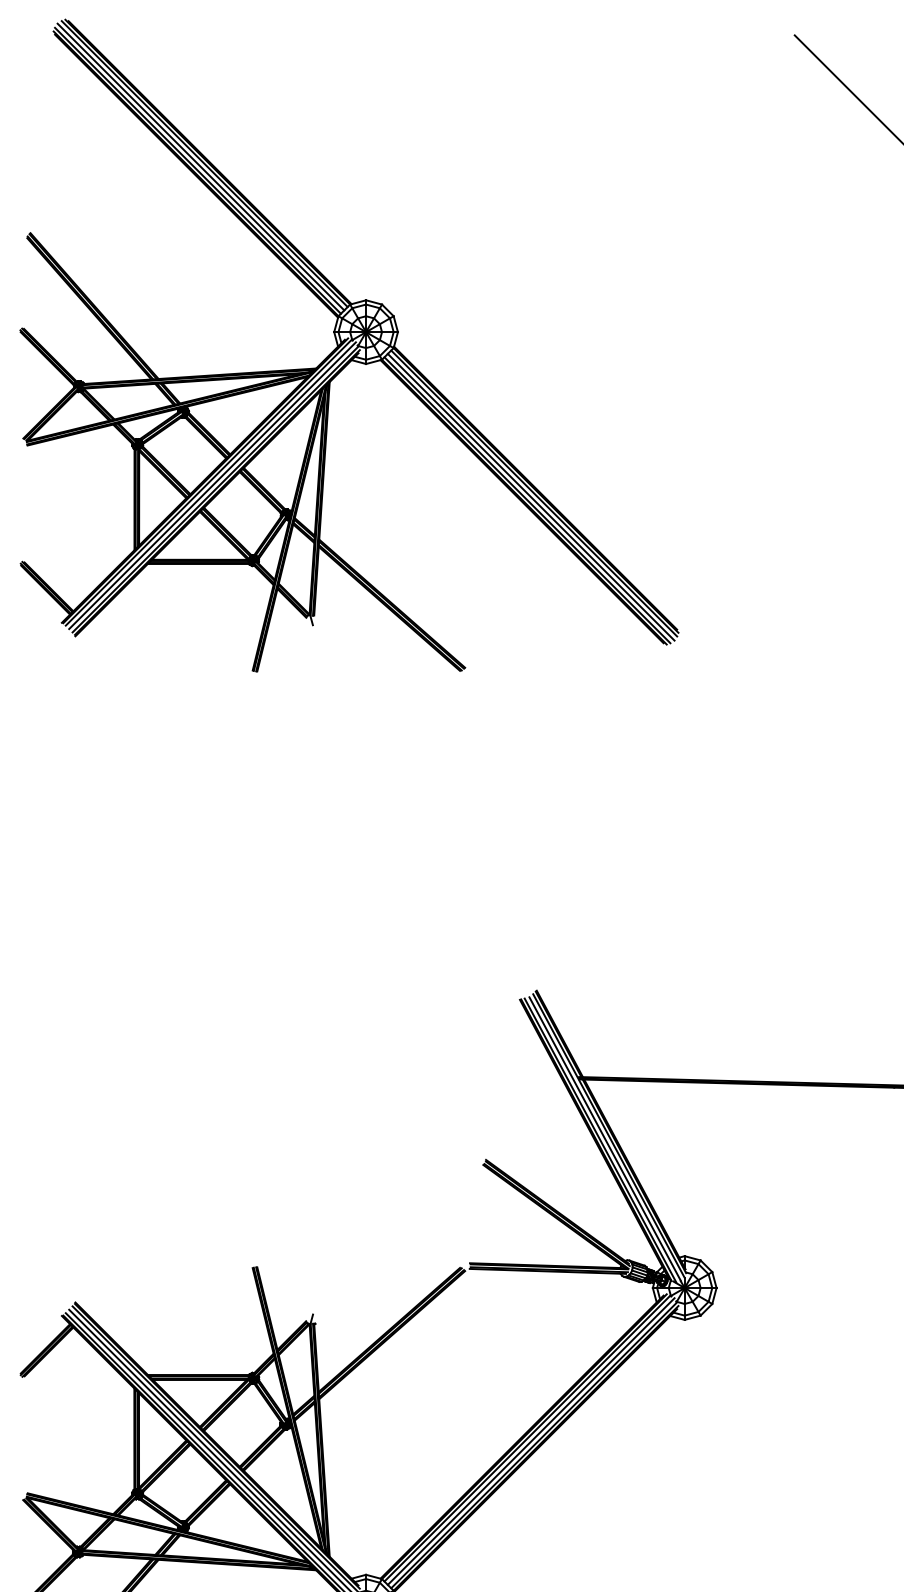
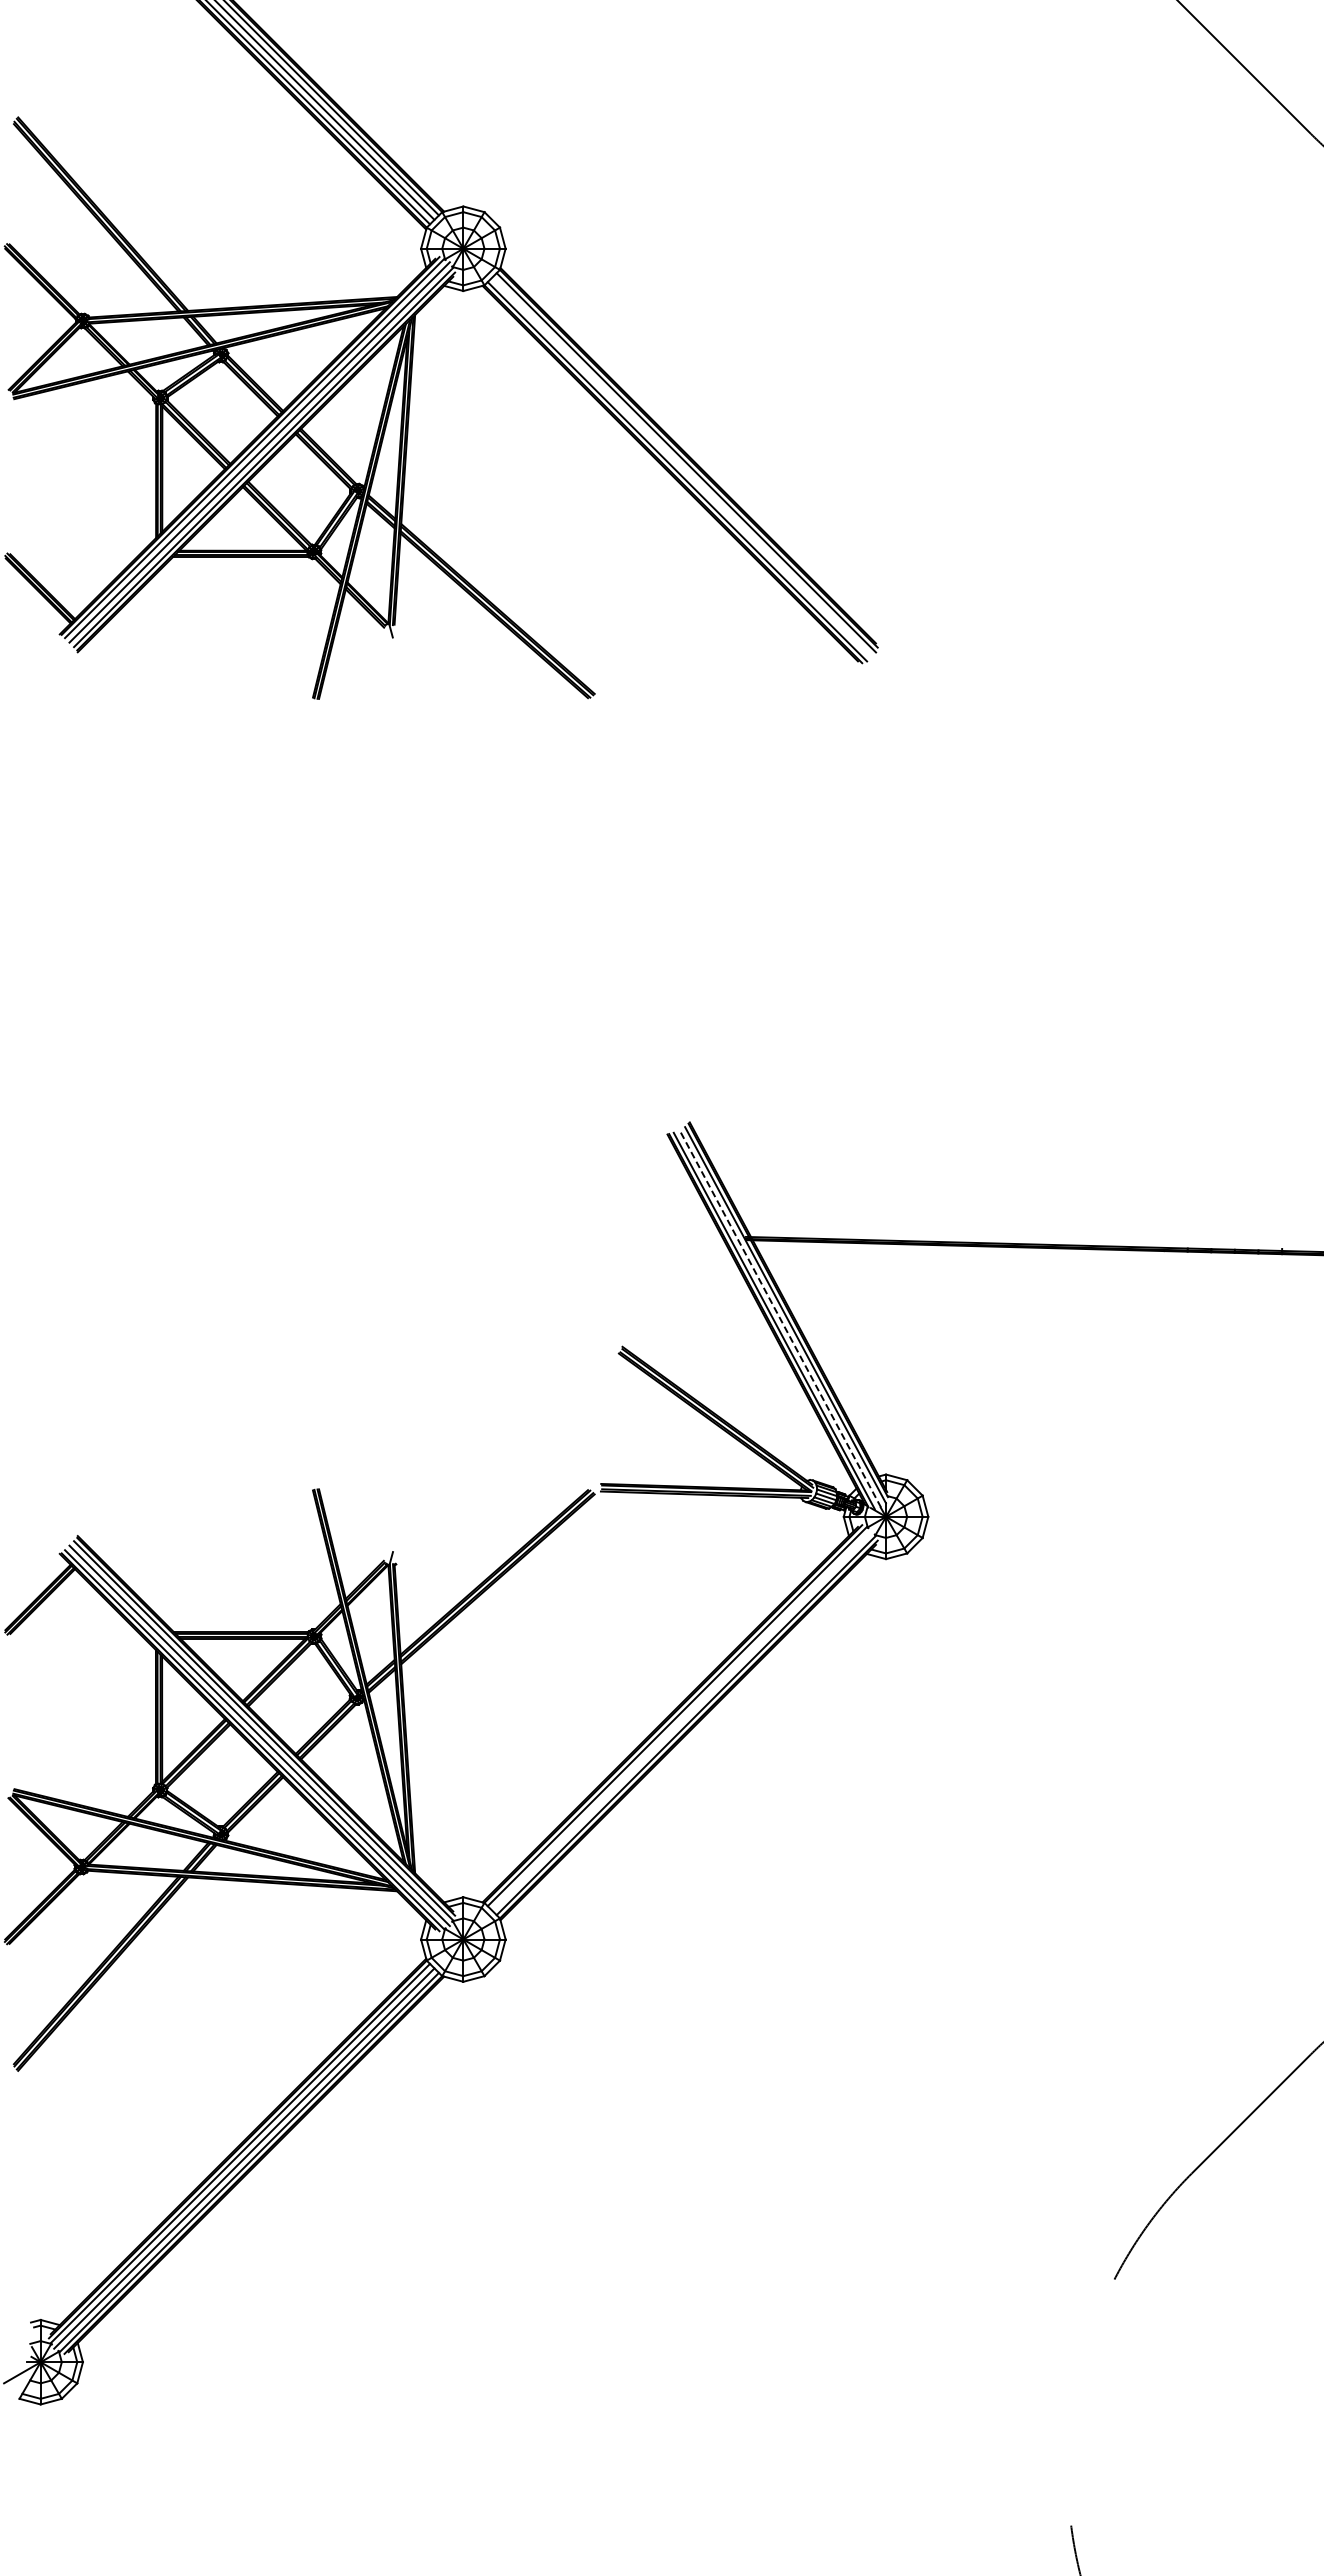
line: (531, 497) -> (682, 467), removed
line: (605, 1138) -> (780, 1318), solid -> dashed
line: (531, 1441) -> (682, 1720), removed

